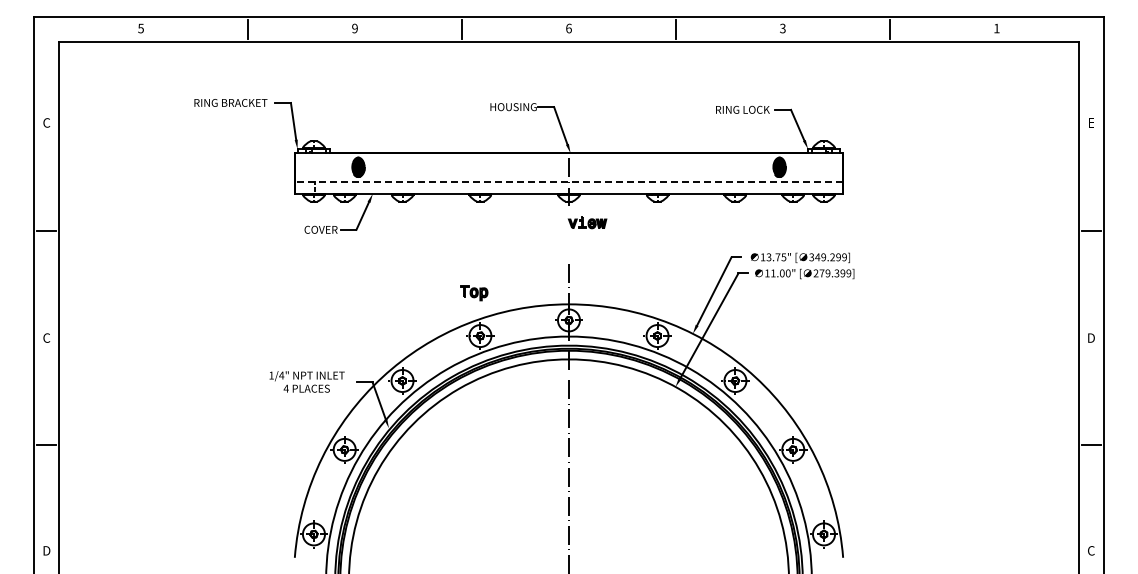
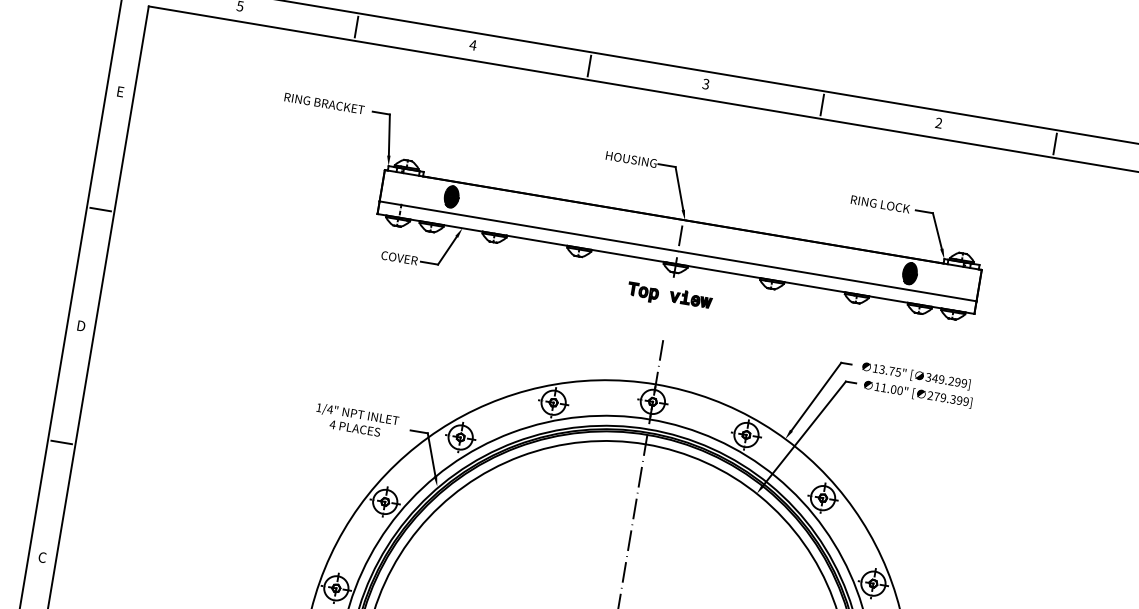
text: (354, 28) -> (472, 45), 9 -> 4
text: (568, 28) -> (705, 84), 6 -> 3
text: (782, 29) -> (938, 124), 3 -> 2
text: (46, 122) -> (120, 91), C -> E
line: (568, 182) -> (677, 251), dashed -> solid
part: (474, 293) -> (643, 293), moved
text: (46, 337) -> (81, 325), C -> D
text: (46, 550) -> (42, 557), D -> C

